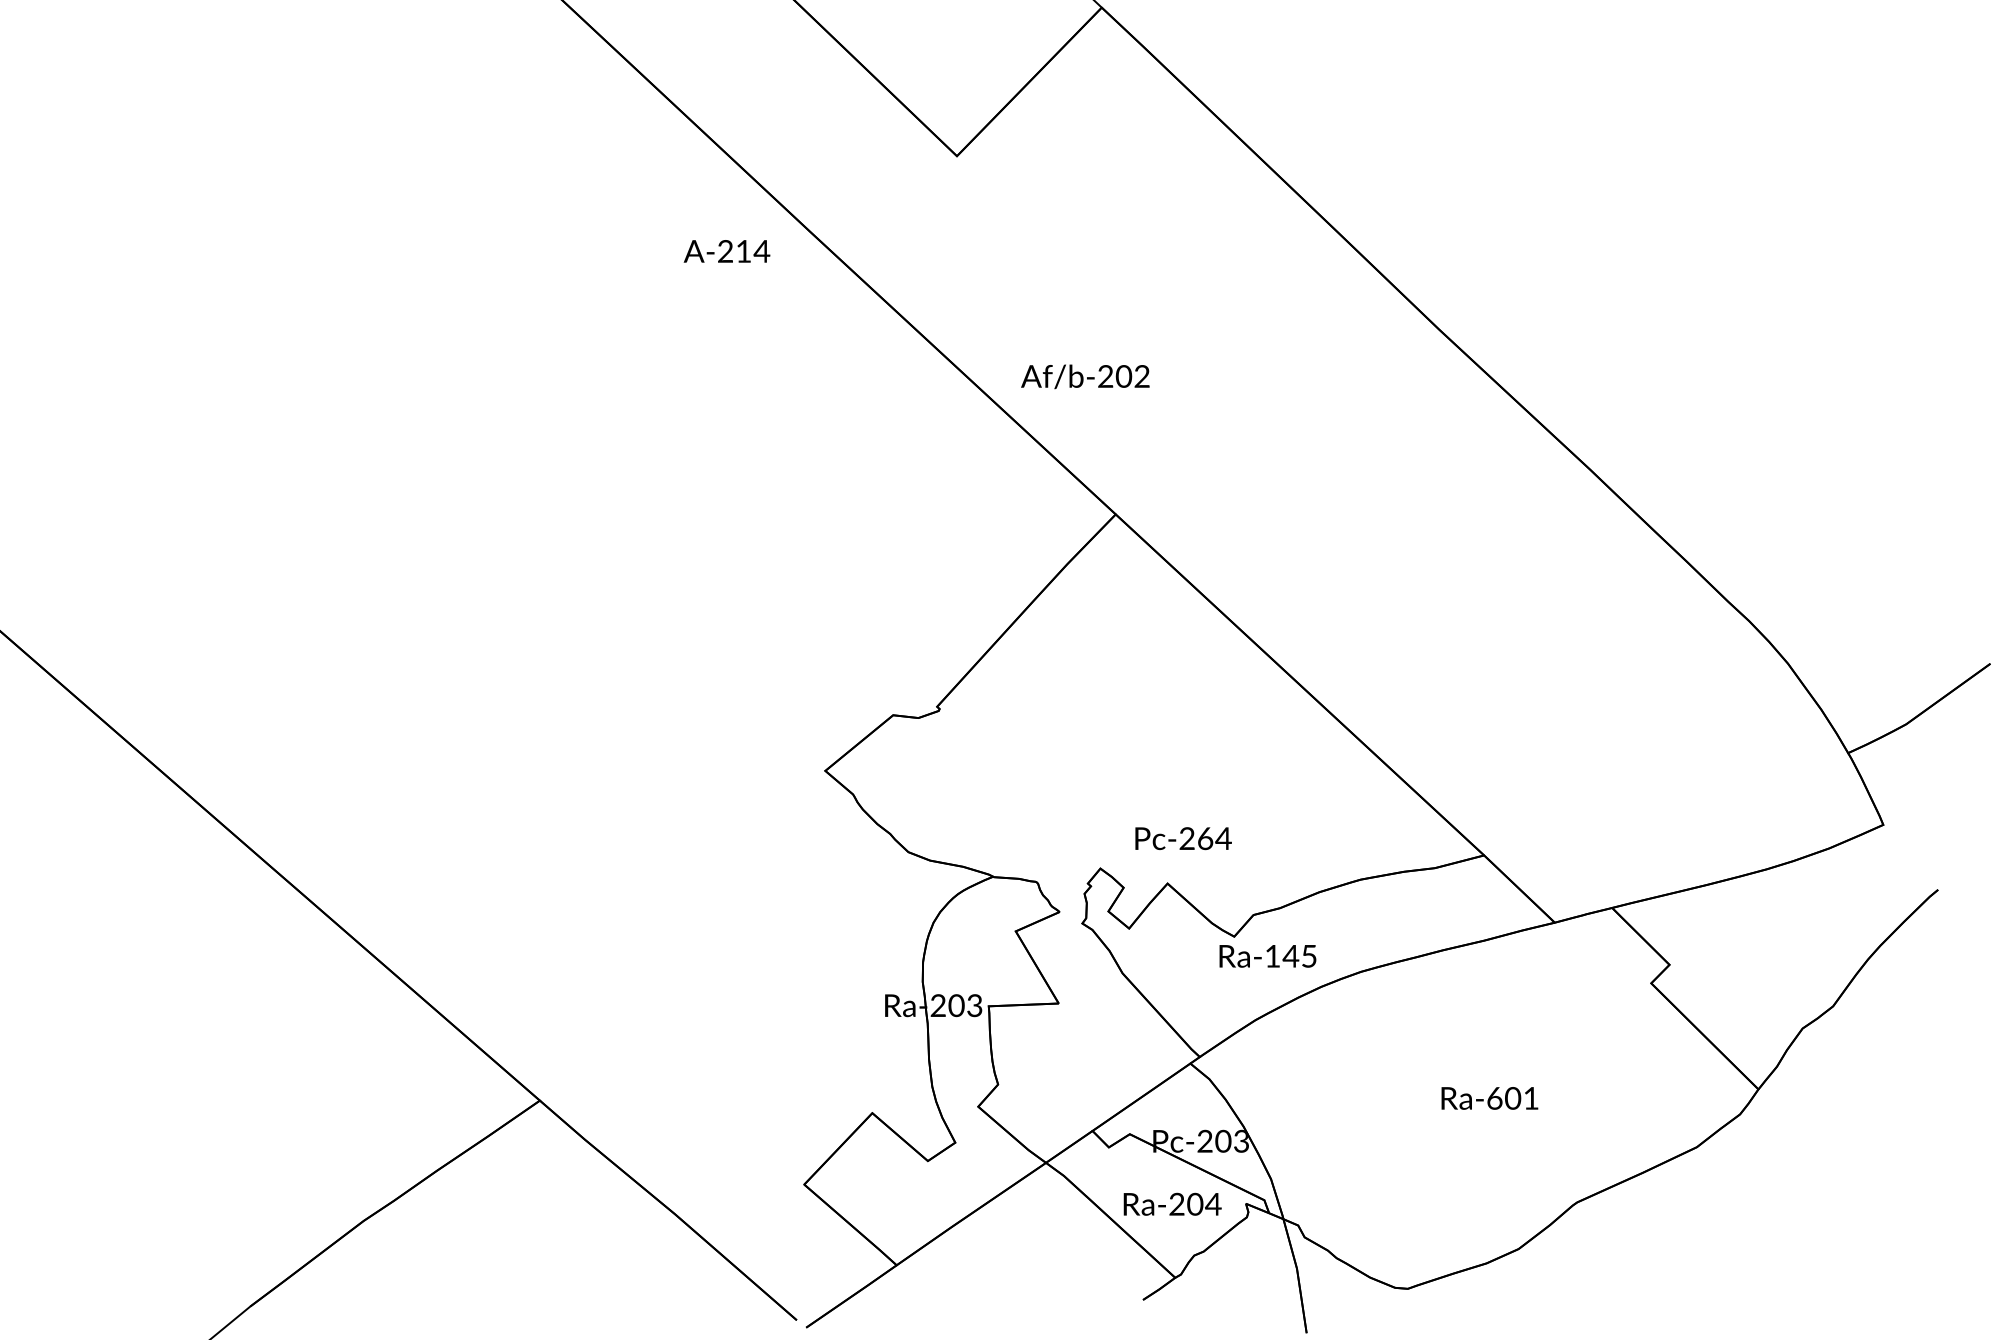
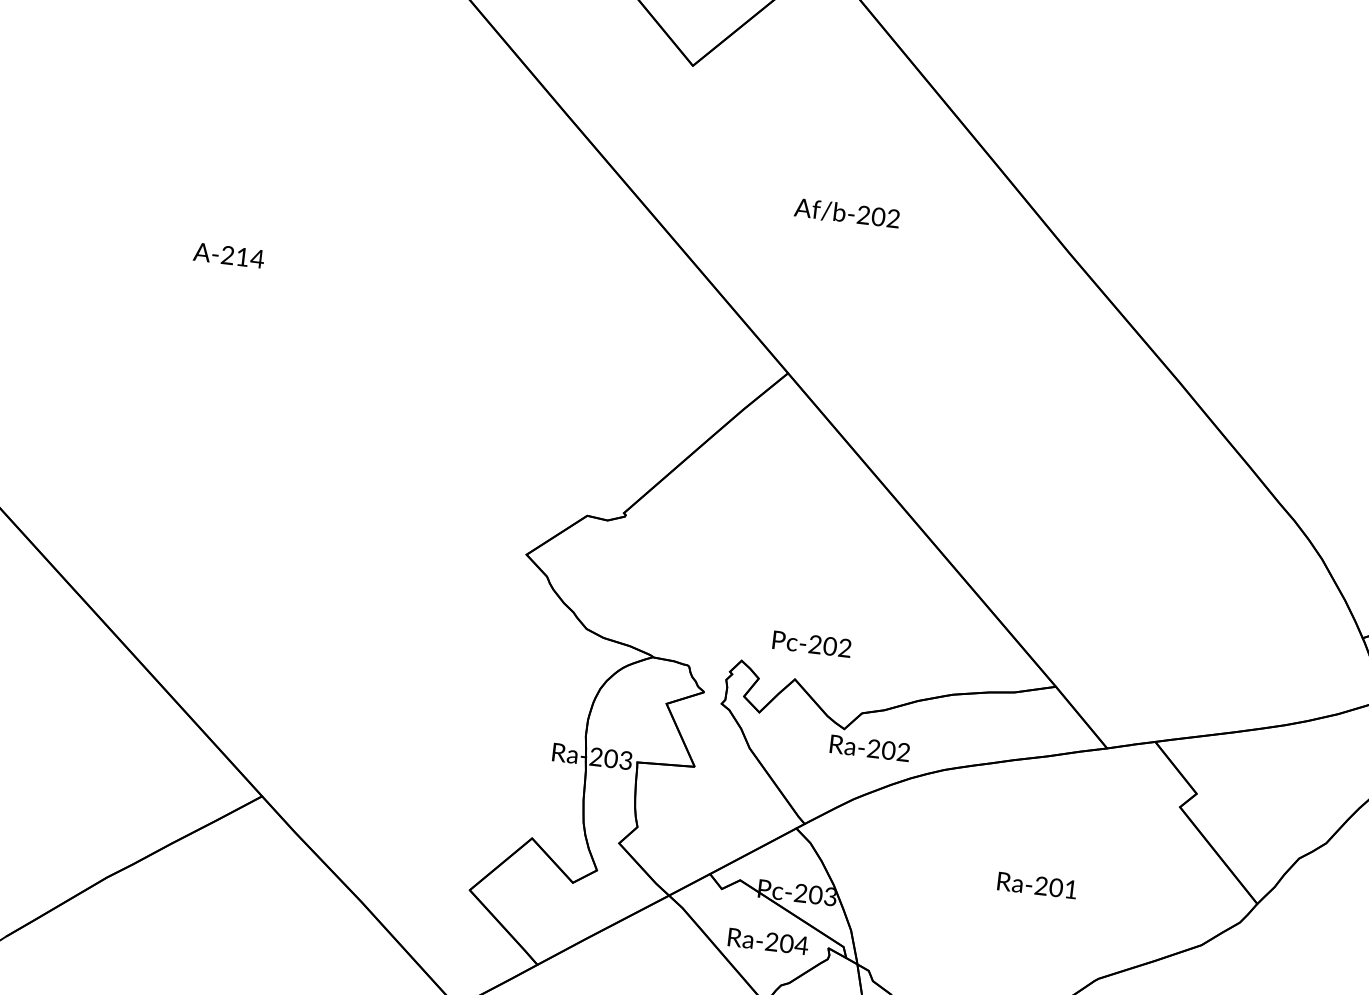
text: (726, 251) -> (228, 255), moved
text: (1085, 376) -> (847, 213), moved
text: (1214, 838) -> (837, 647), Pc-264 -> Pc-202
text: (1290, 955) -> (888, 749), Ra-145 -> Ra-202
text: (1494, 1098) -> (1041, 886), Ra-601 -> Ra-201

